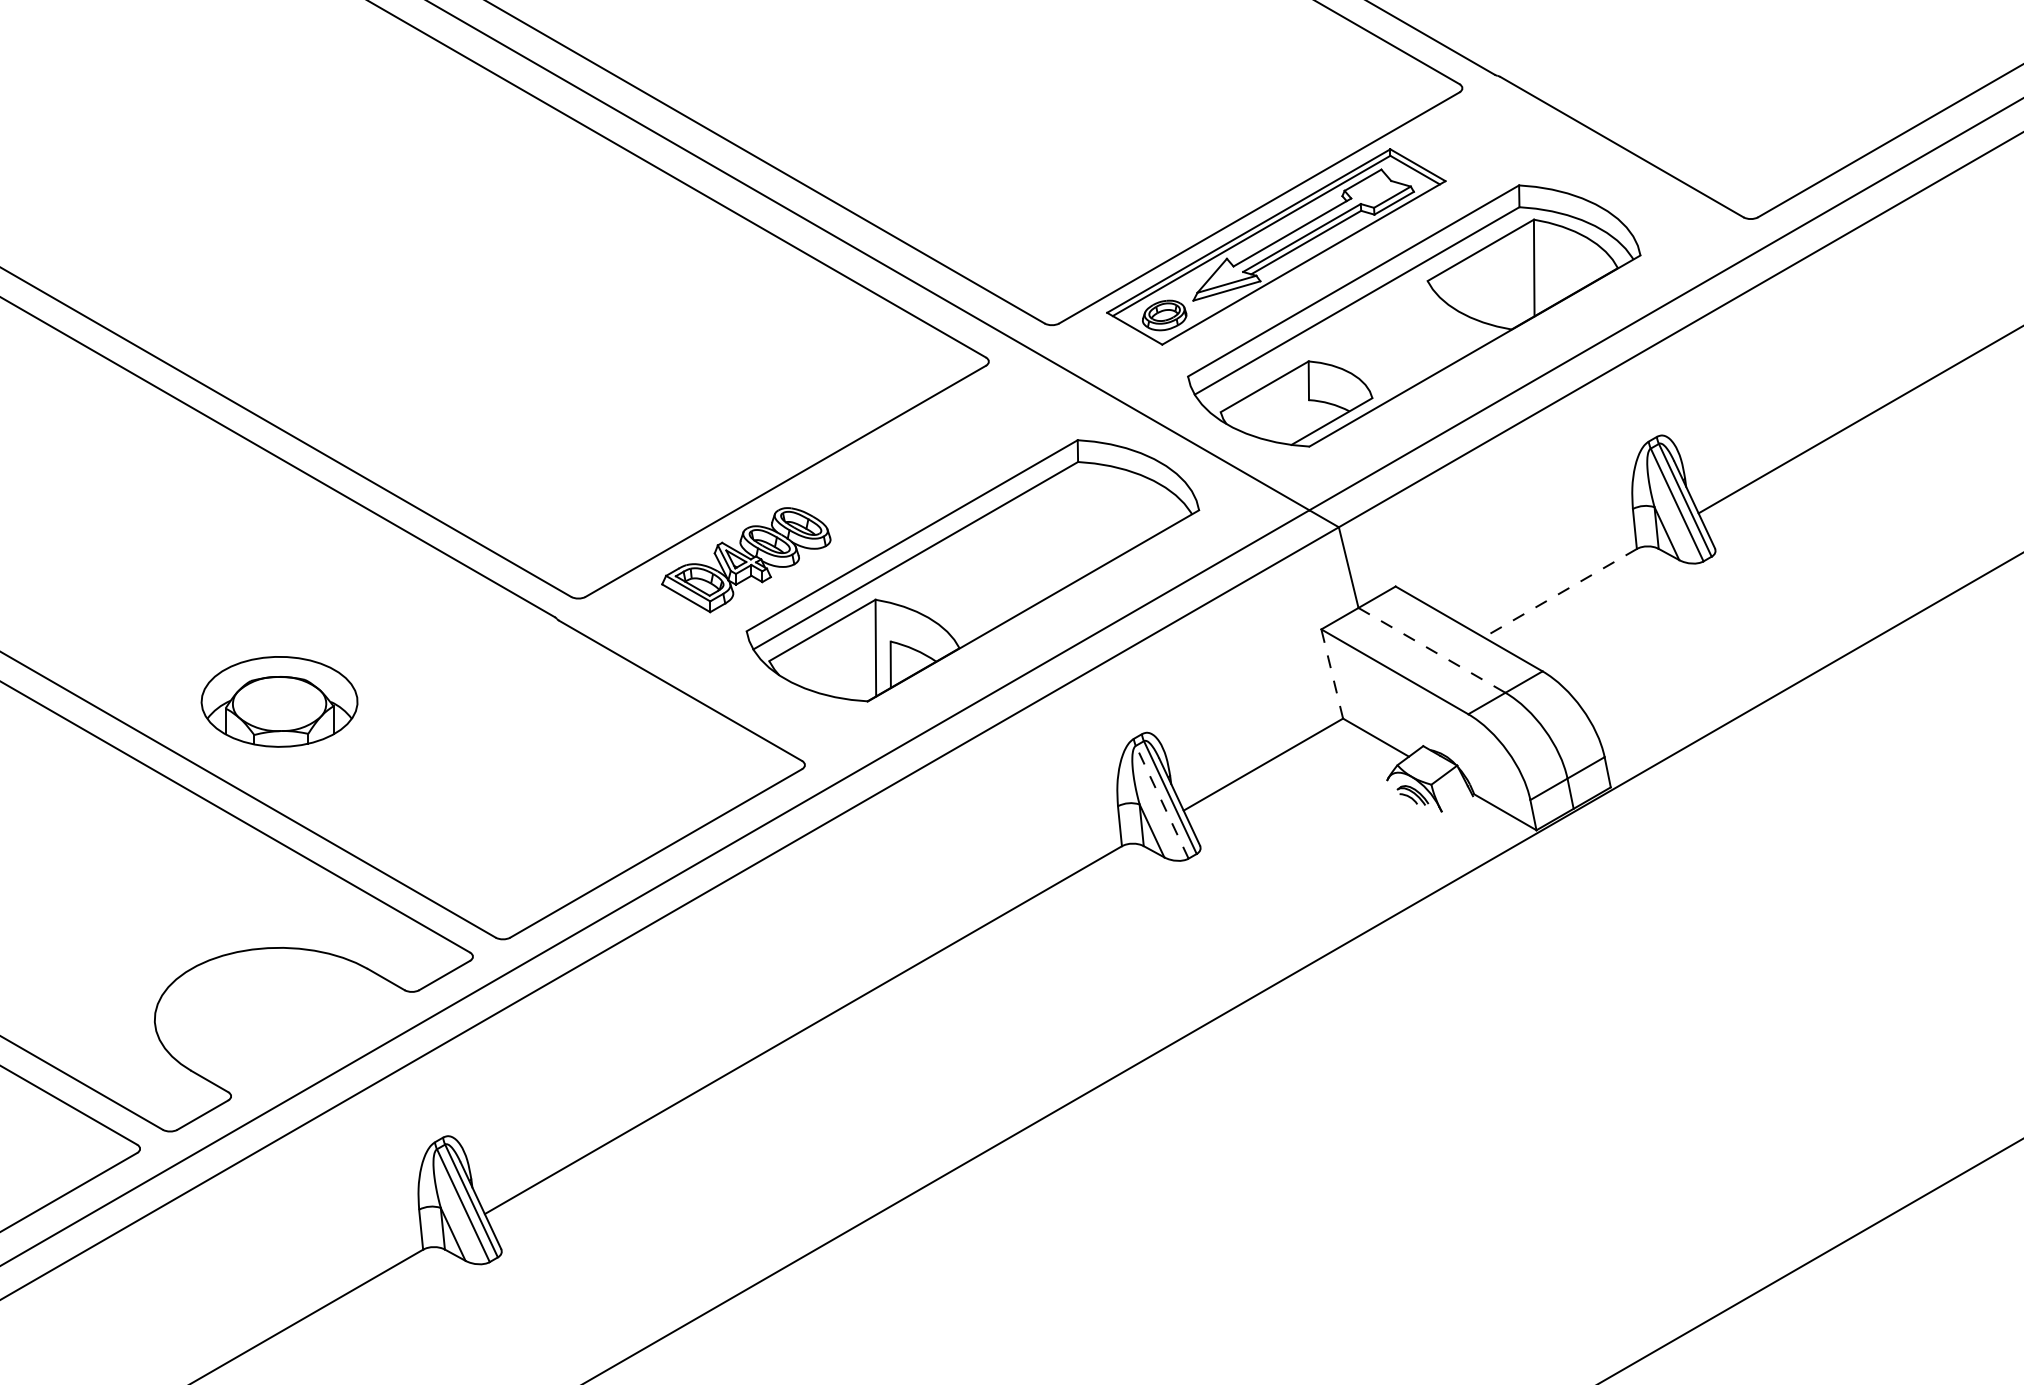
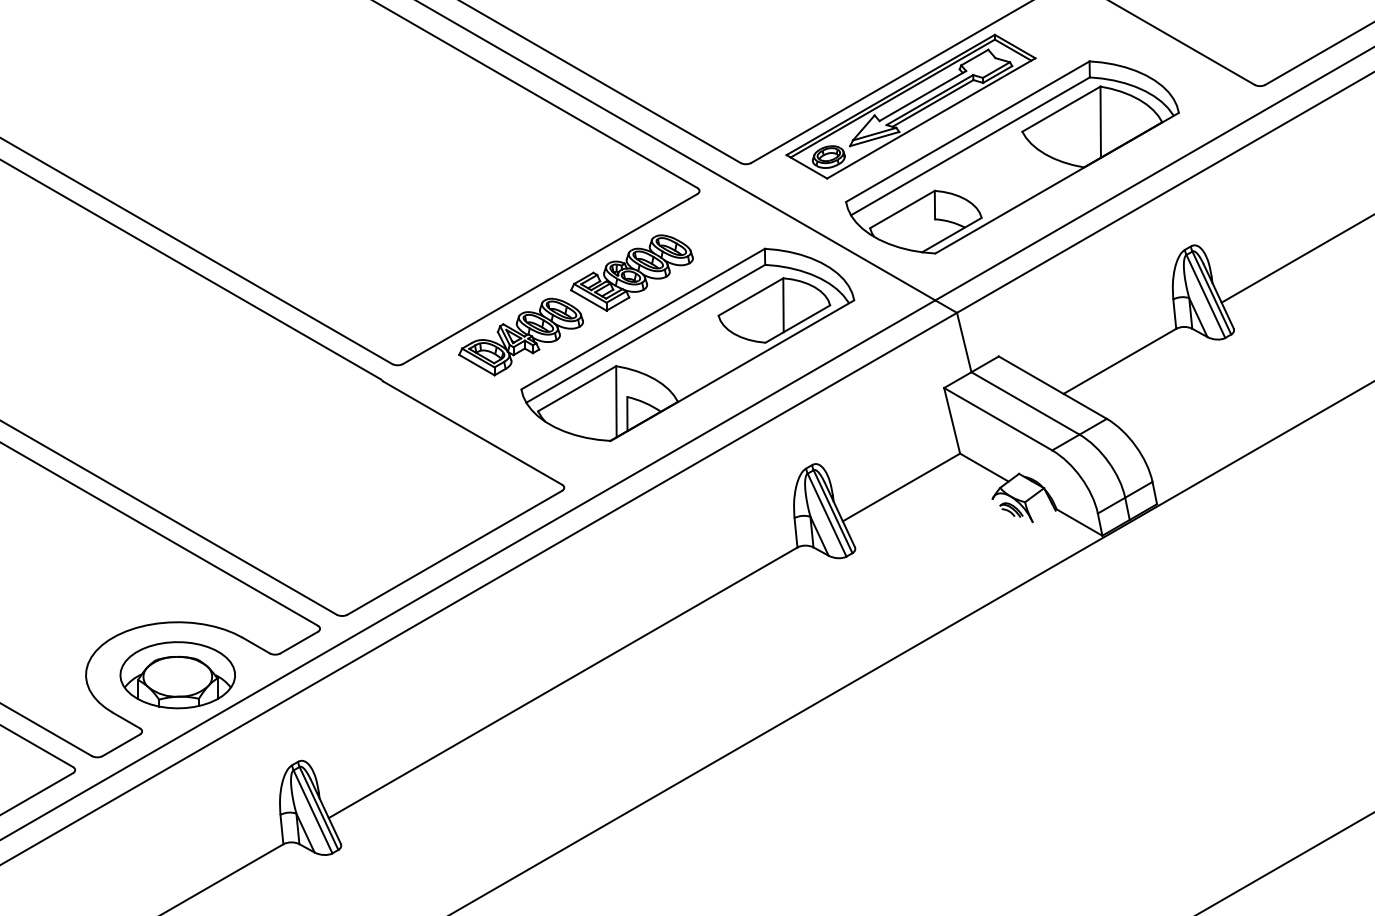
part: (896, 473) -> (631, 273), added
part: (1090, 523) -> (774, 310), added
line: (1559, 593) -> (1119, 361), dashed -> solid
line: (1432, 650) -> (1025, 403), dashed -> solid
line: (1332, 674) -> (952, 421), dashed -> solid
part: (279, 701) -> (177, 674), moved
line: (1162, 801) -> (827, 514), dashed -> solid

